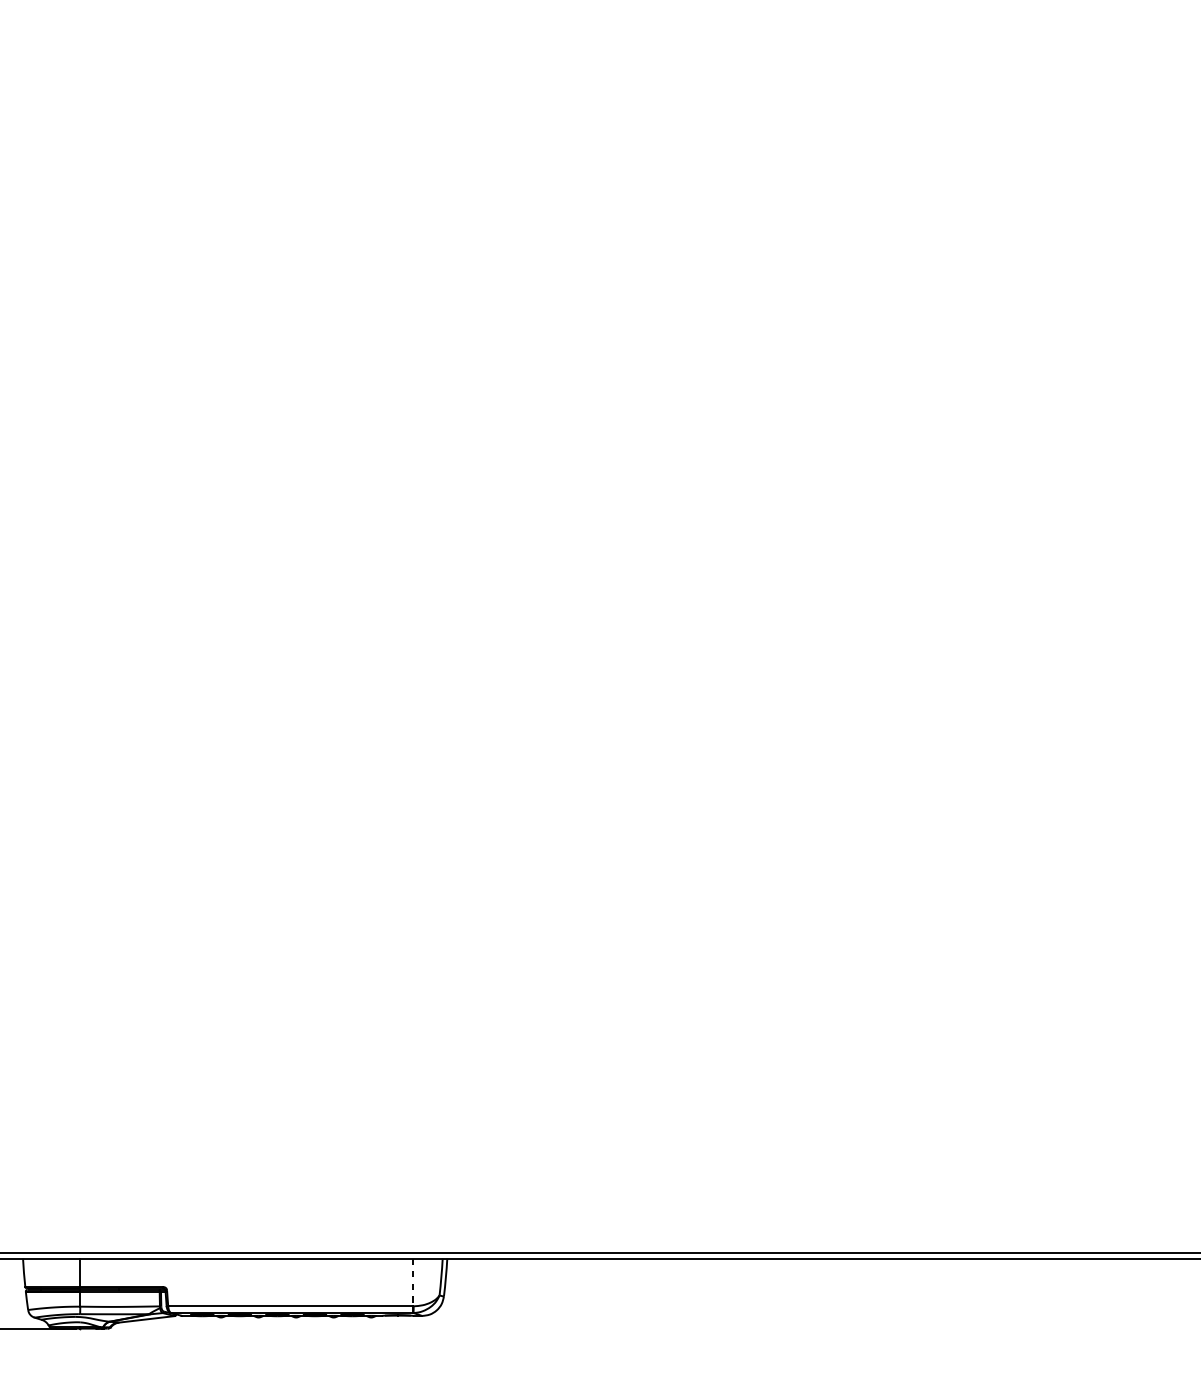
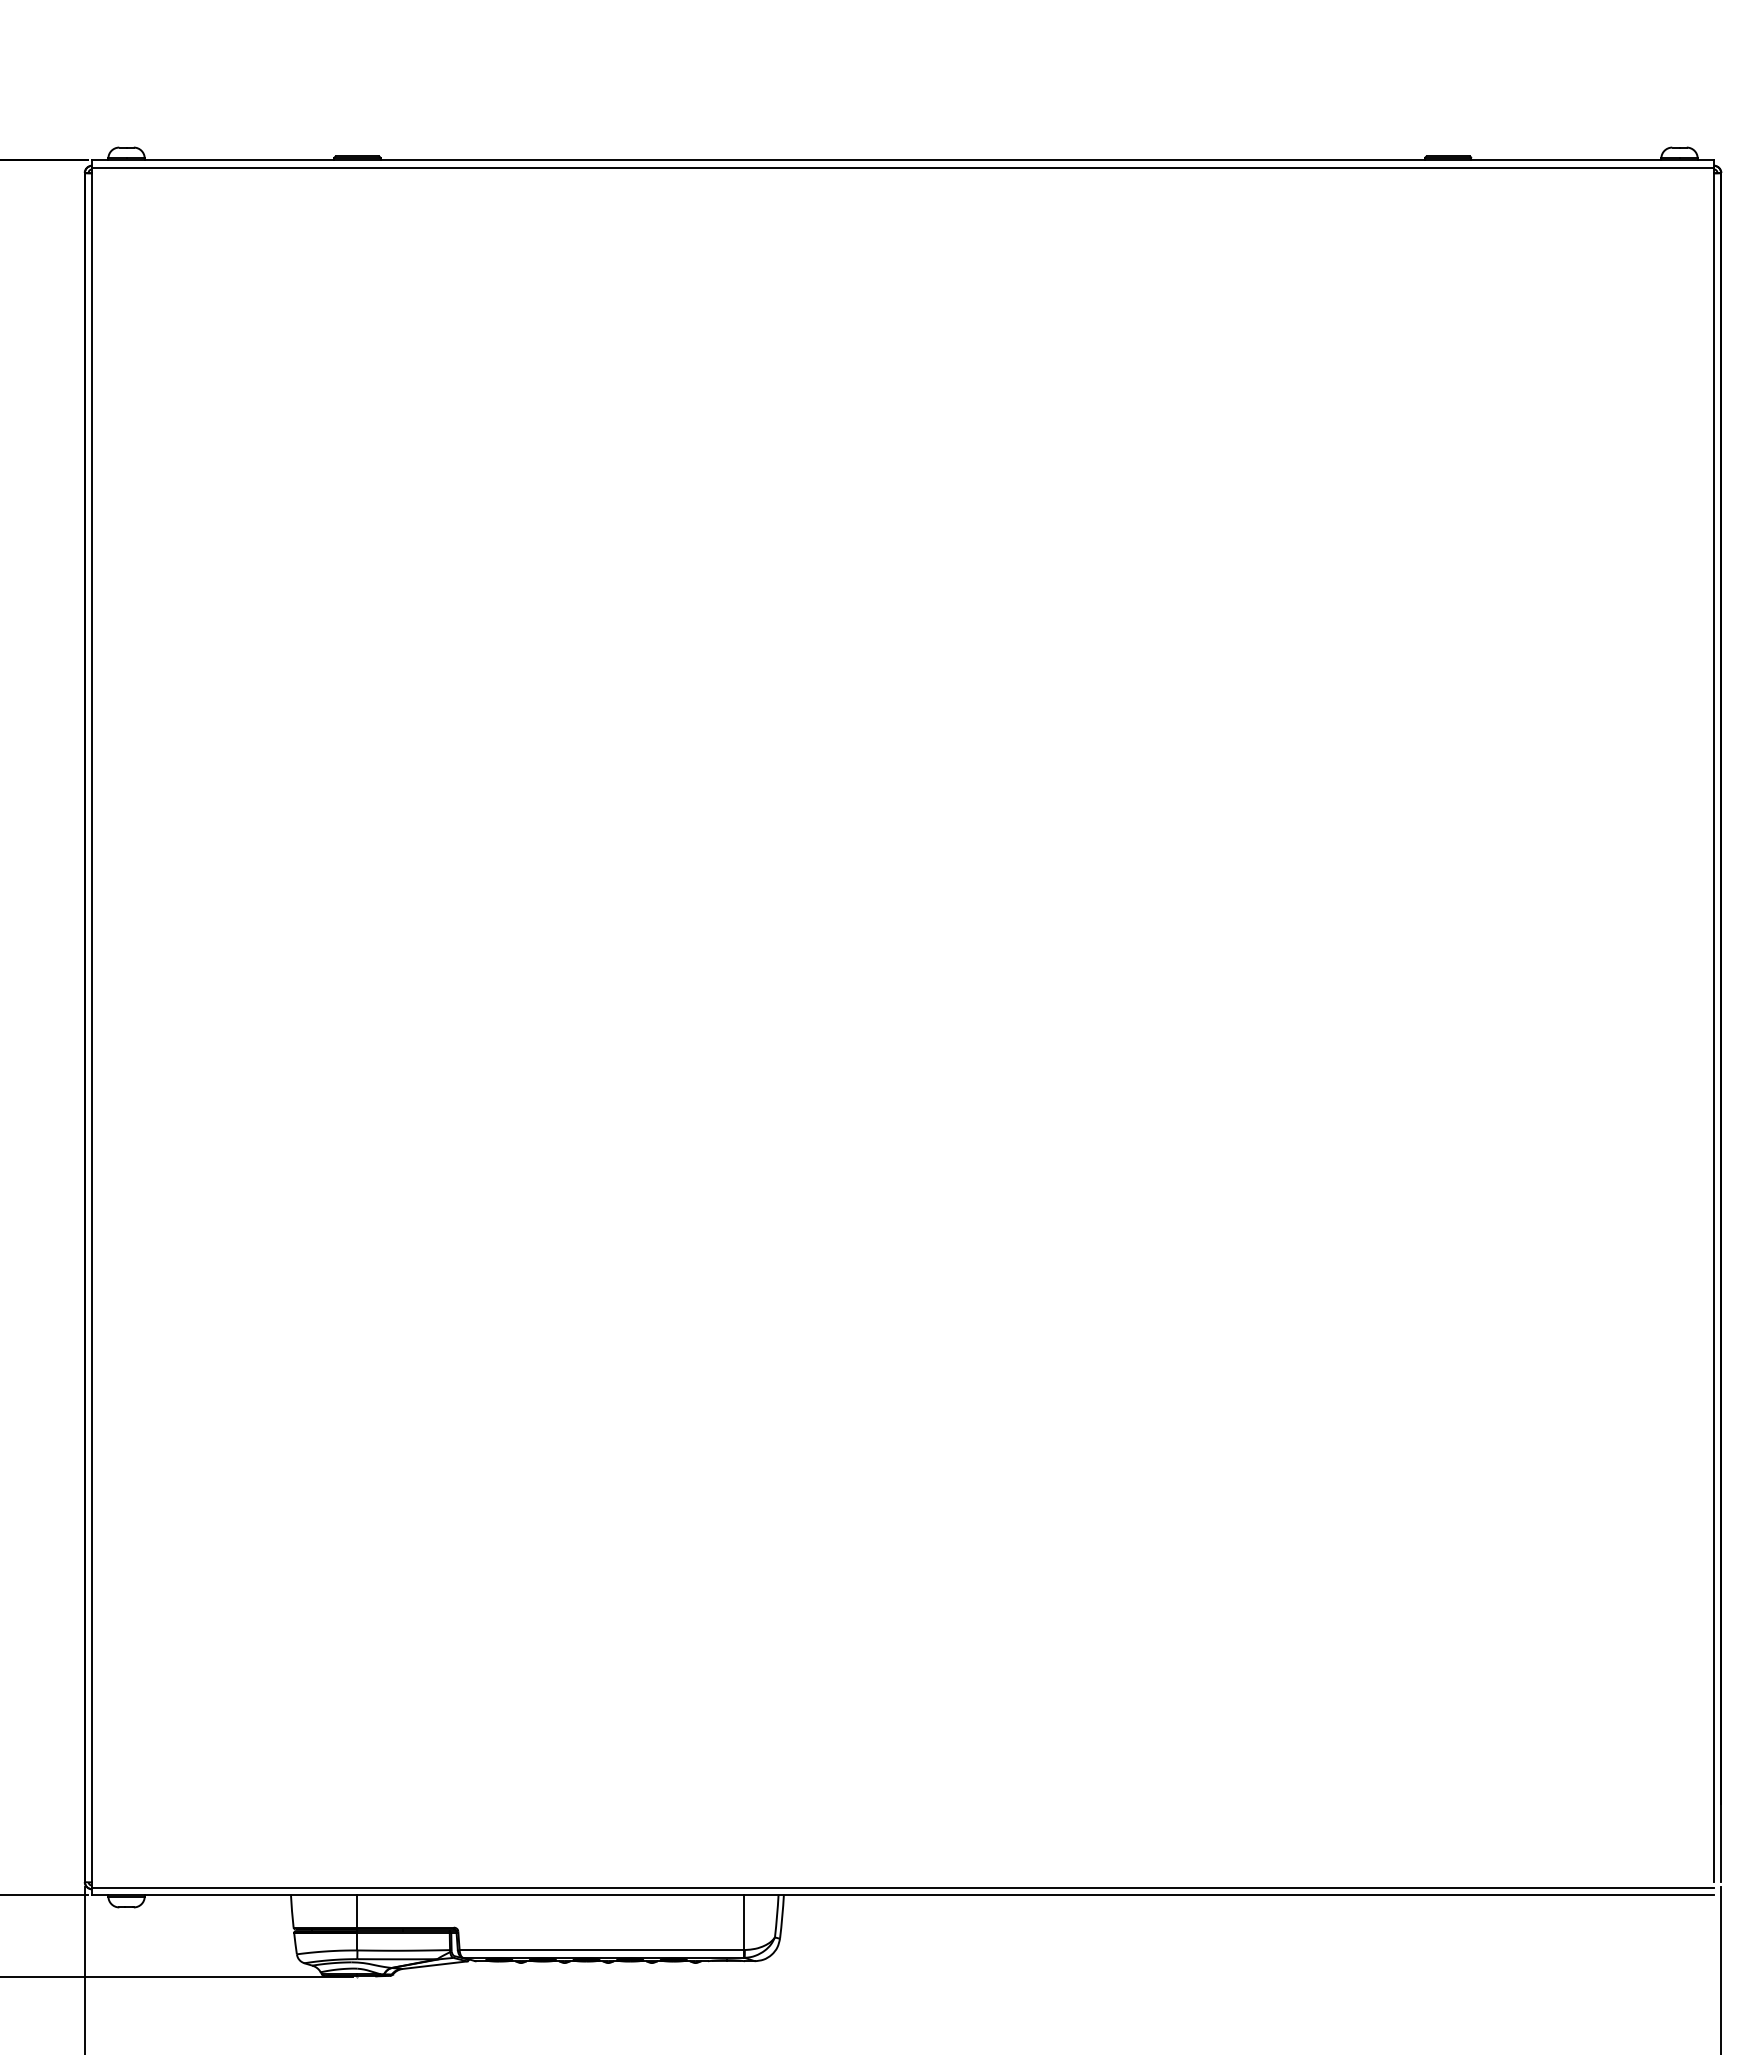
line: (413, 1282) -> (744, 1922), dashed -> solid

